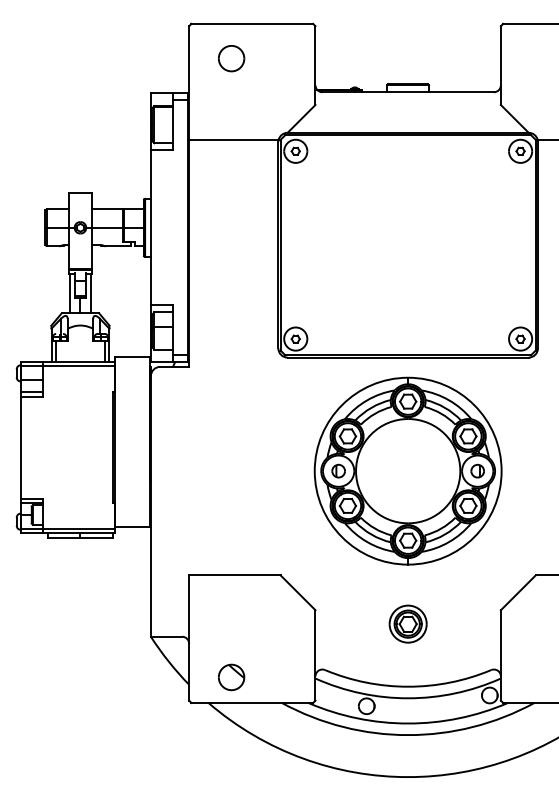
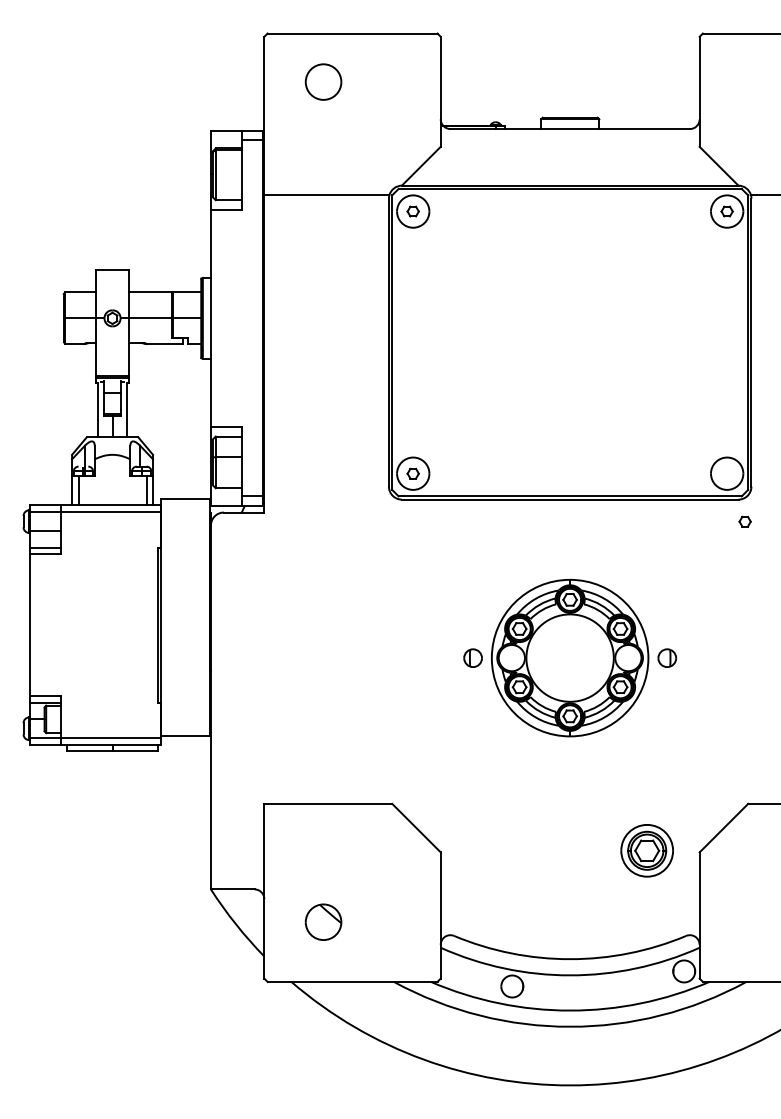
part: (520, 338) -> (744, 521), moved
part: (407, 470) -> (569, 657), size x0.6
part: (407, 623) -> (646, 850), moved
part: (231, 676) -> (323, 921), moved

